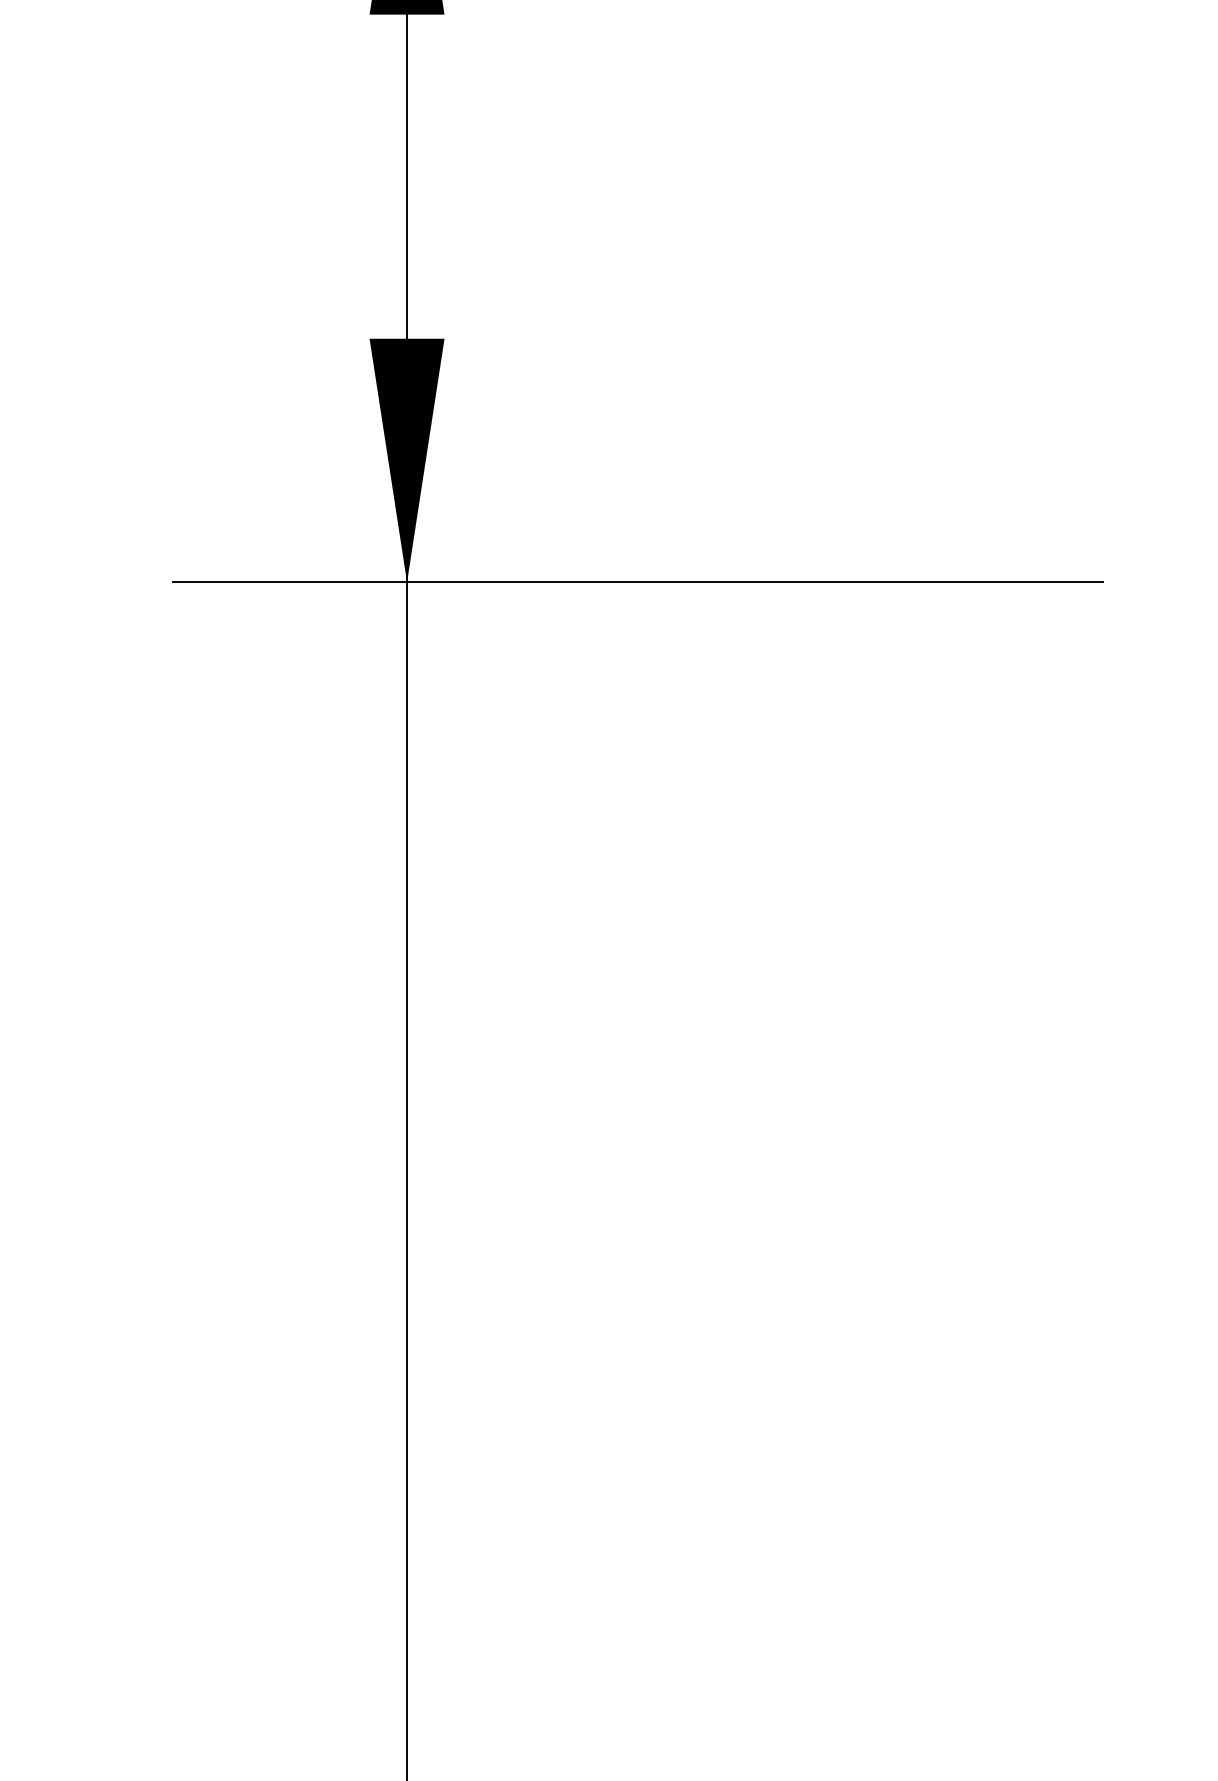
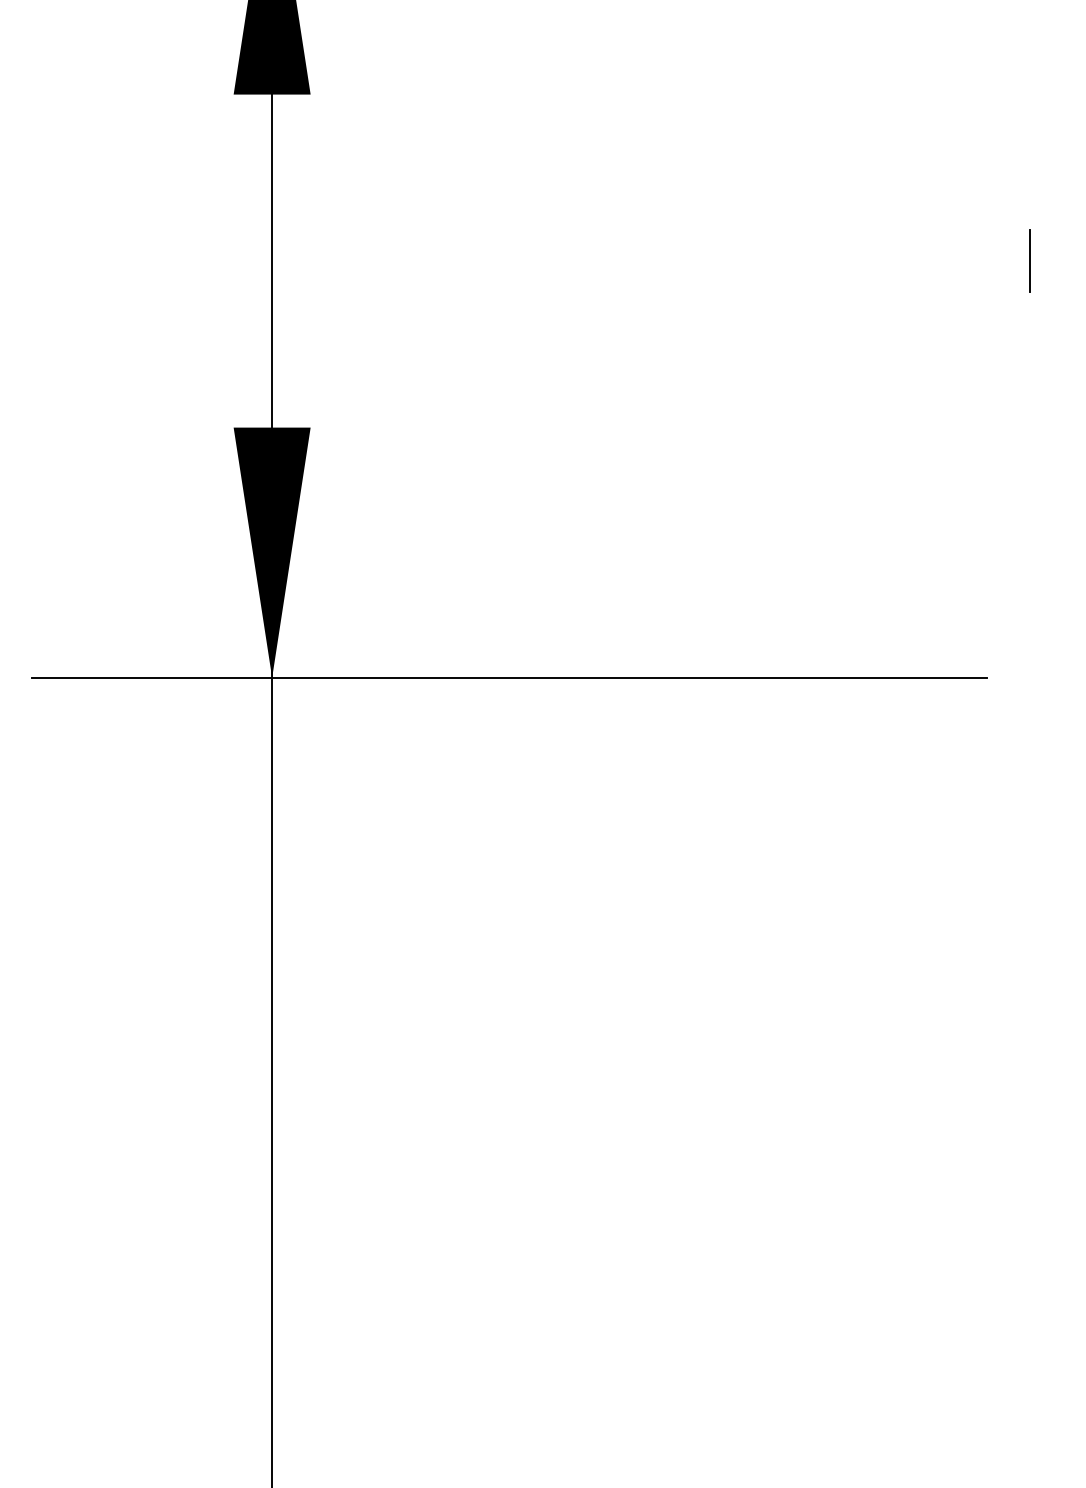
line: (1144, 176) -> (1029, 260), added

